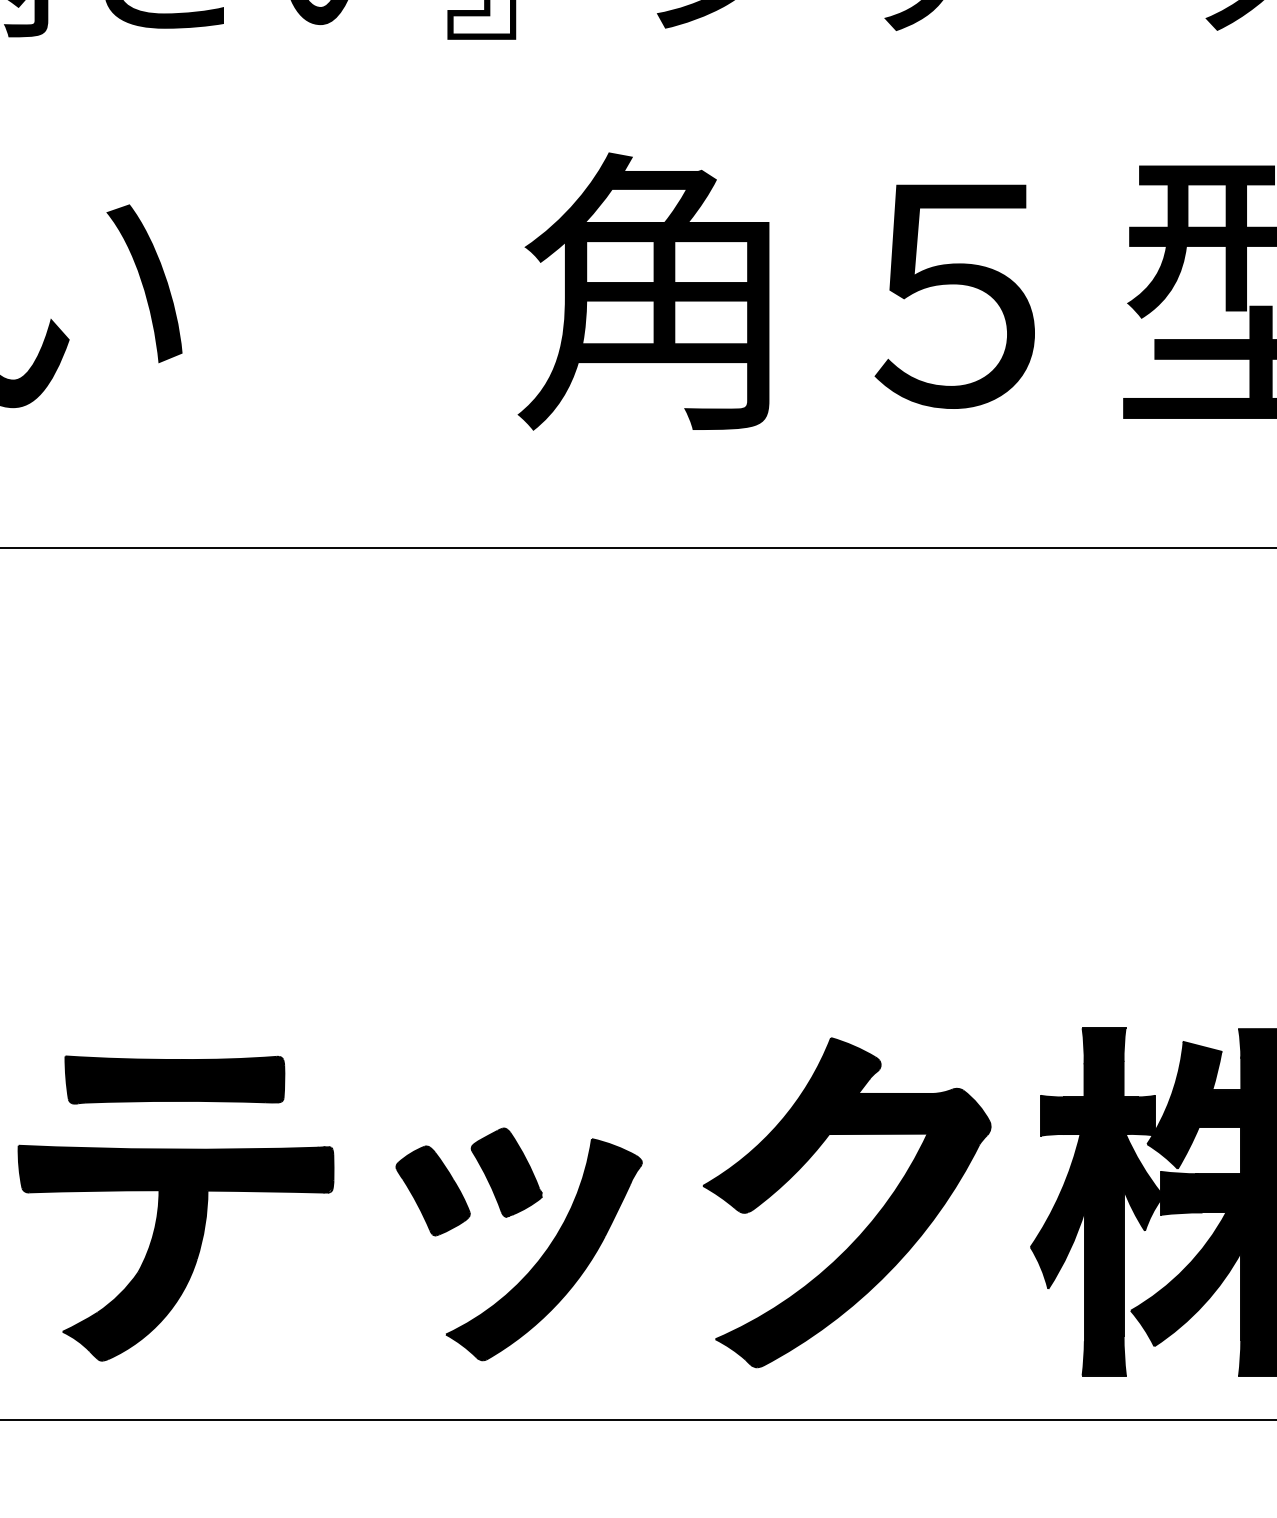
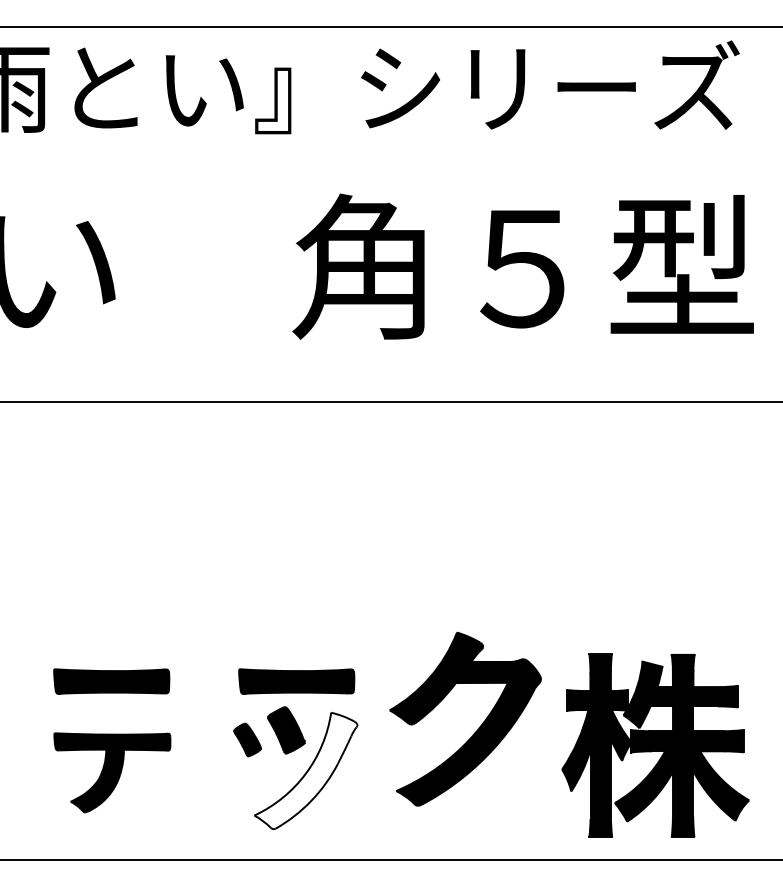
part: (526, 1079) -> (296, 681), added
part: (432, 1189) -> (247, 739), size x0.7
part: (871, 1218) -> (478, 727), moved
fill: (543, 1248) -> (305, 770), removed
part: (176, 1252) -> (112, 772), size x0.7

